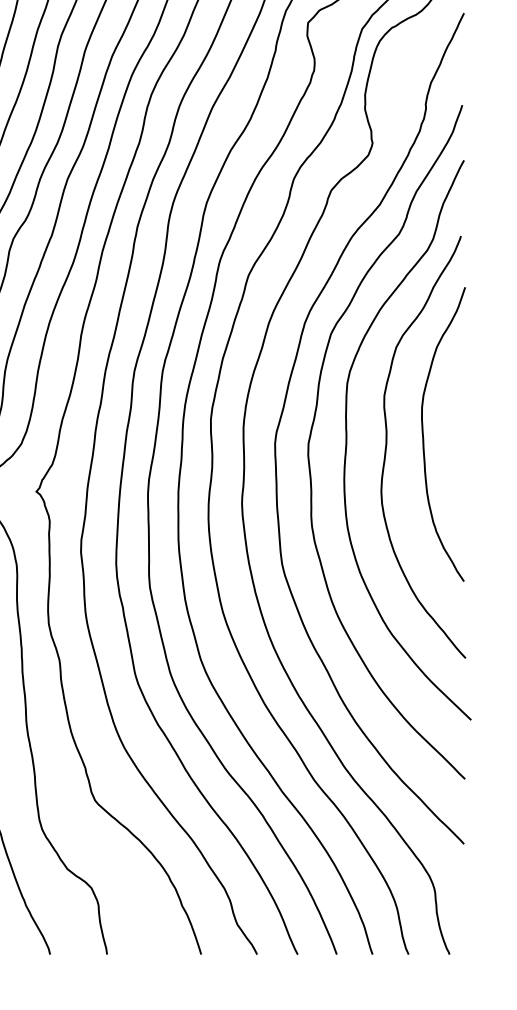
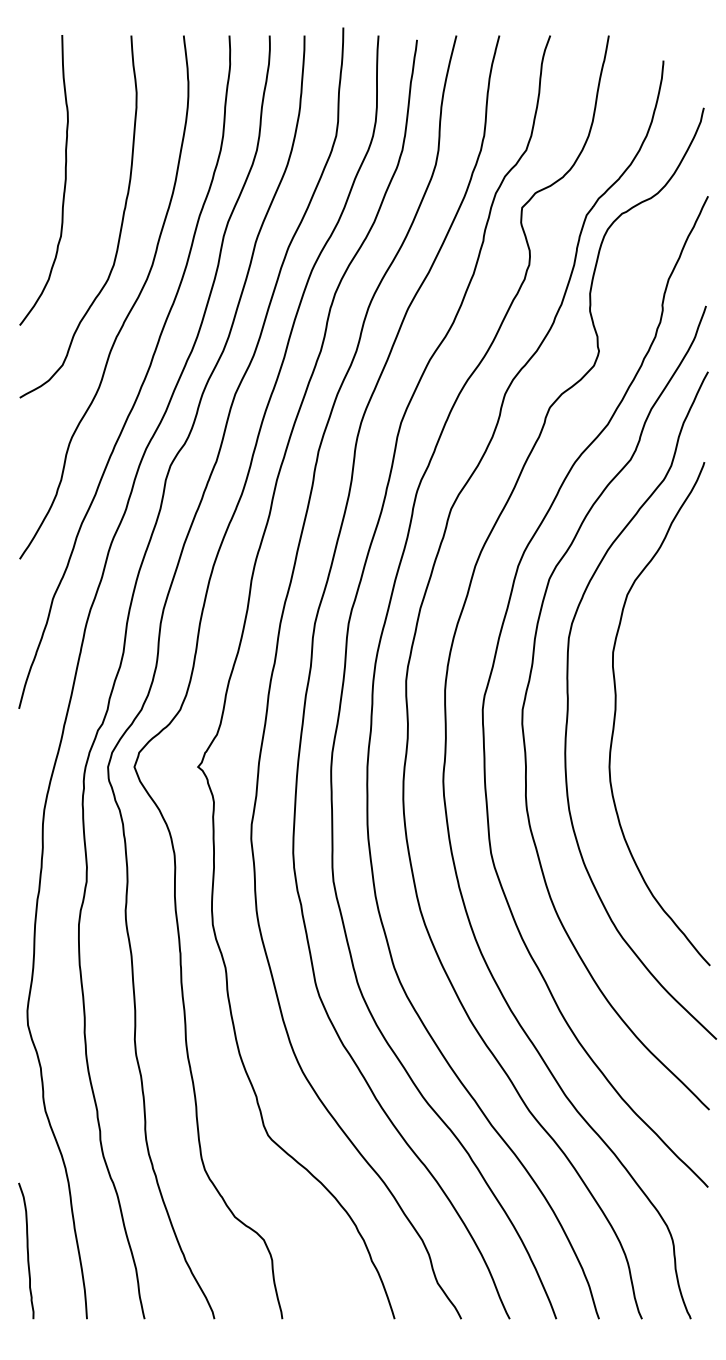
curve: (424, 436) -> (660, 701), removed

